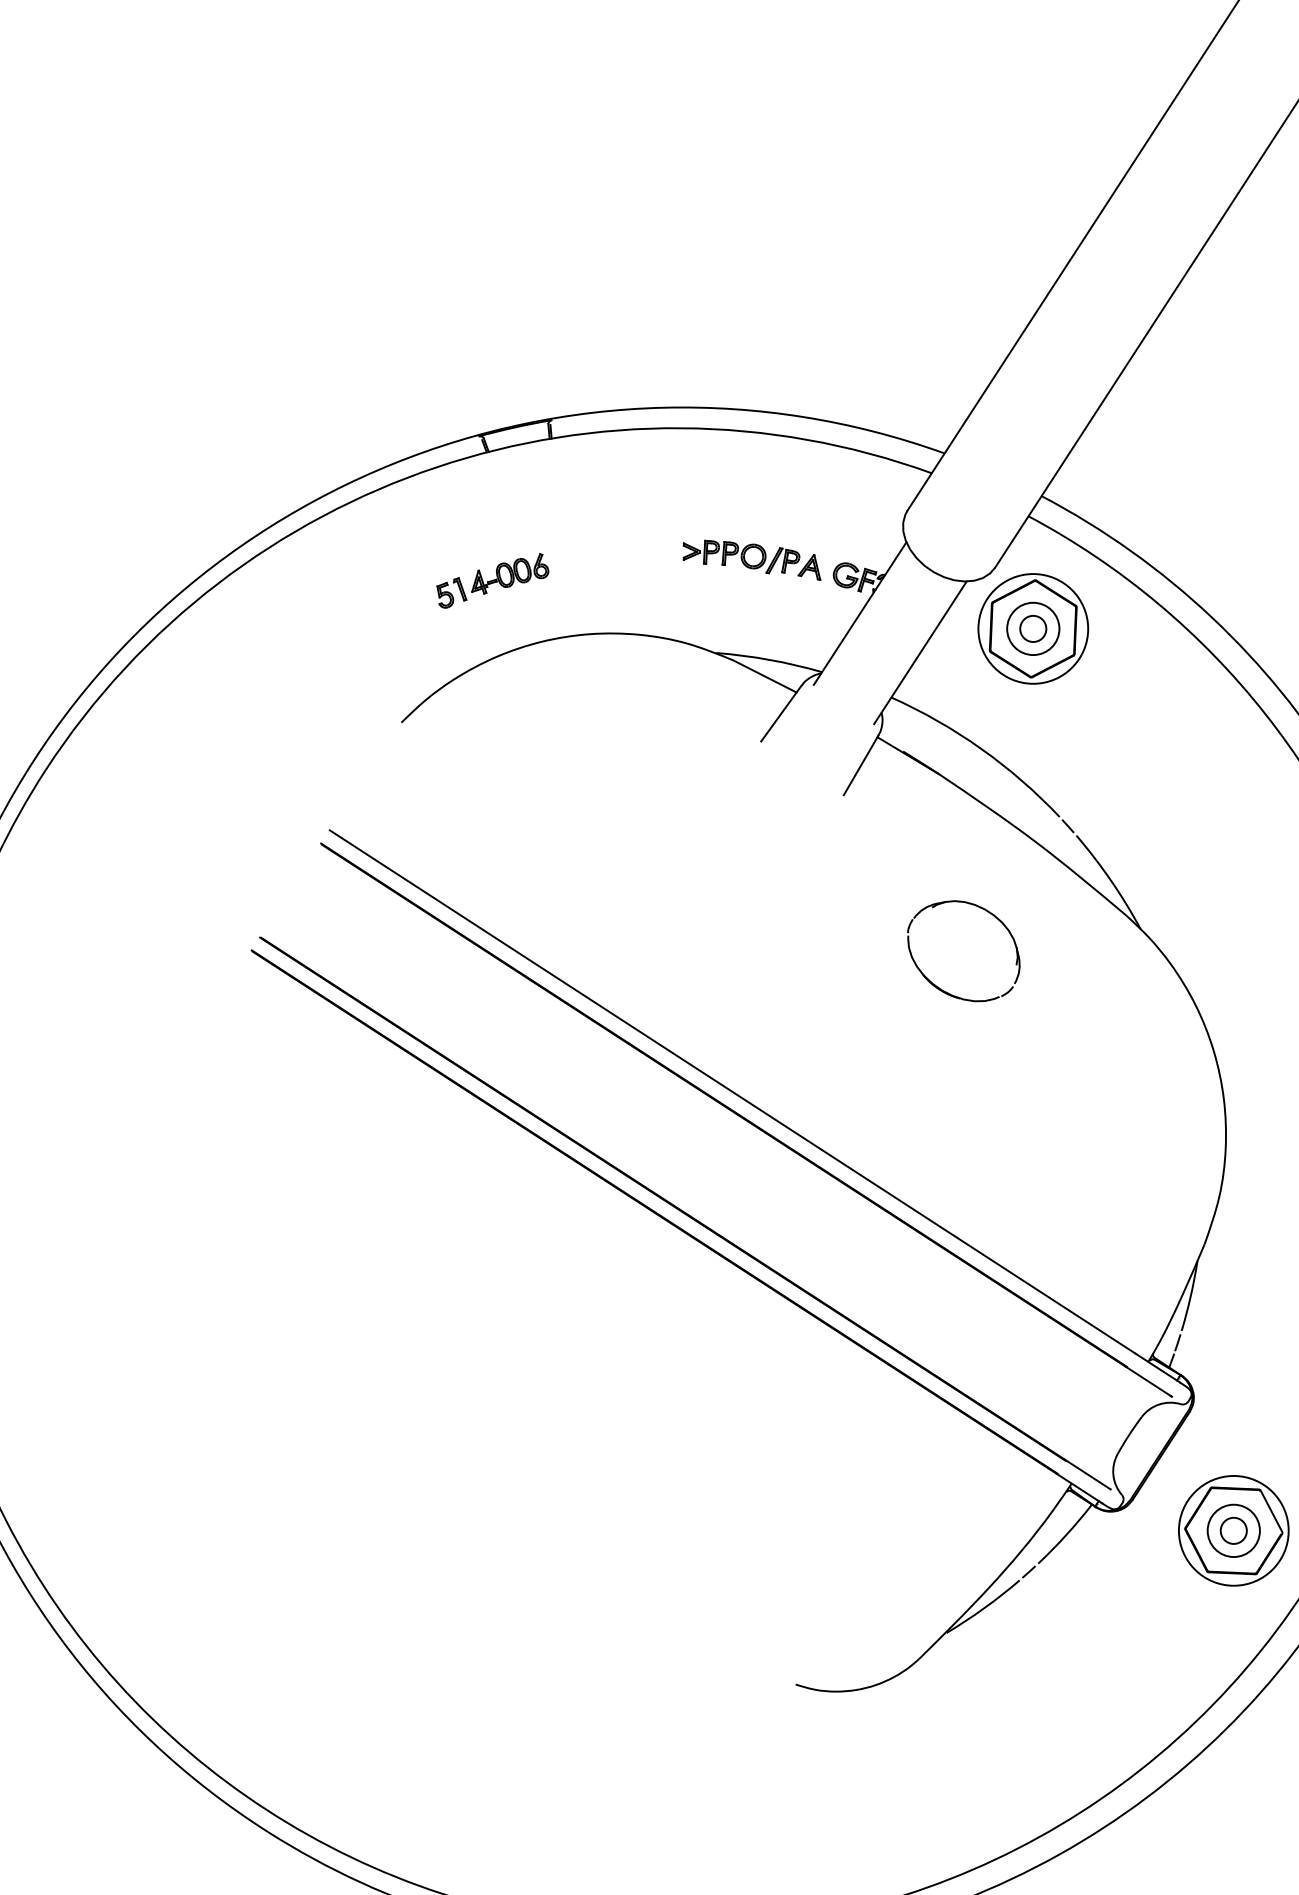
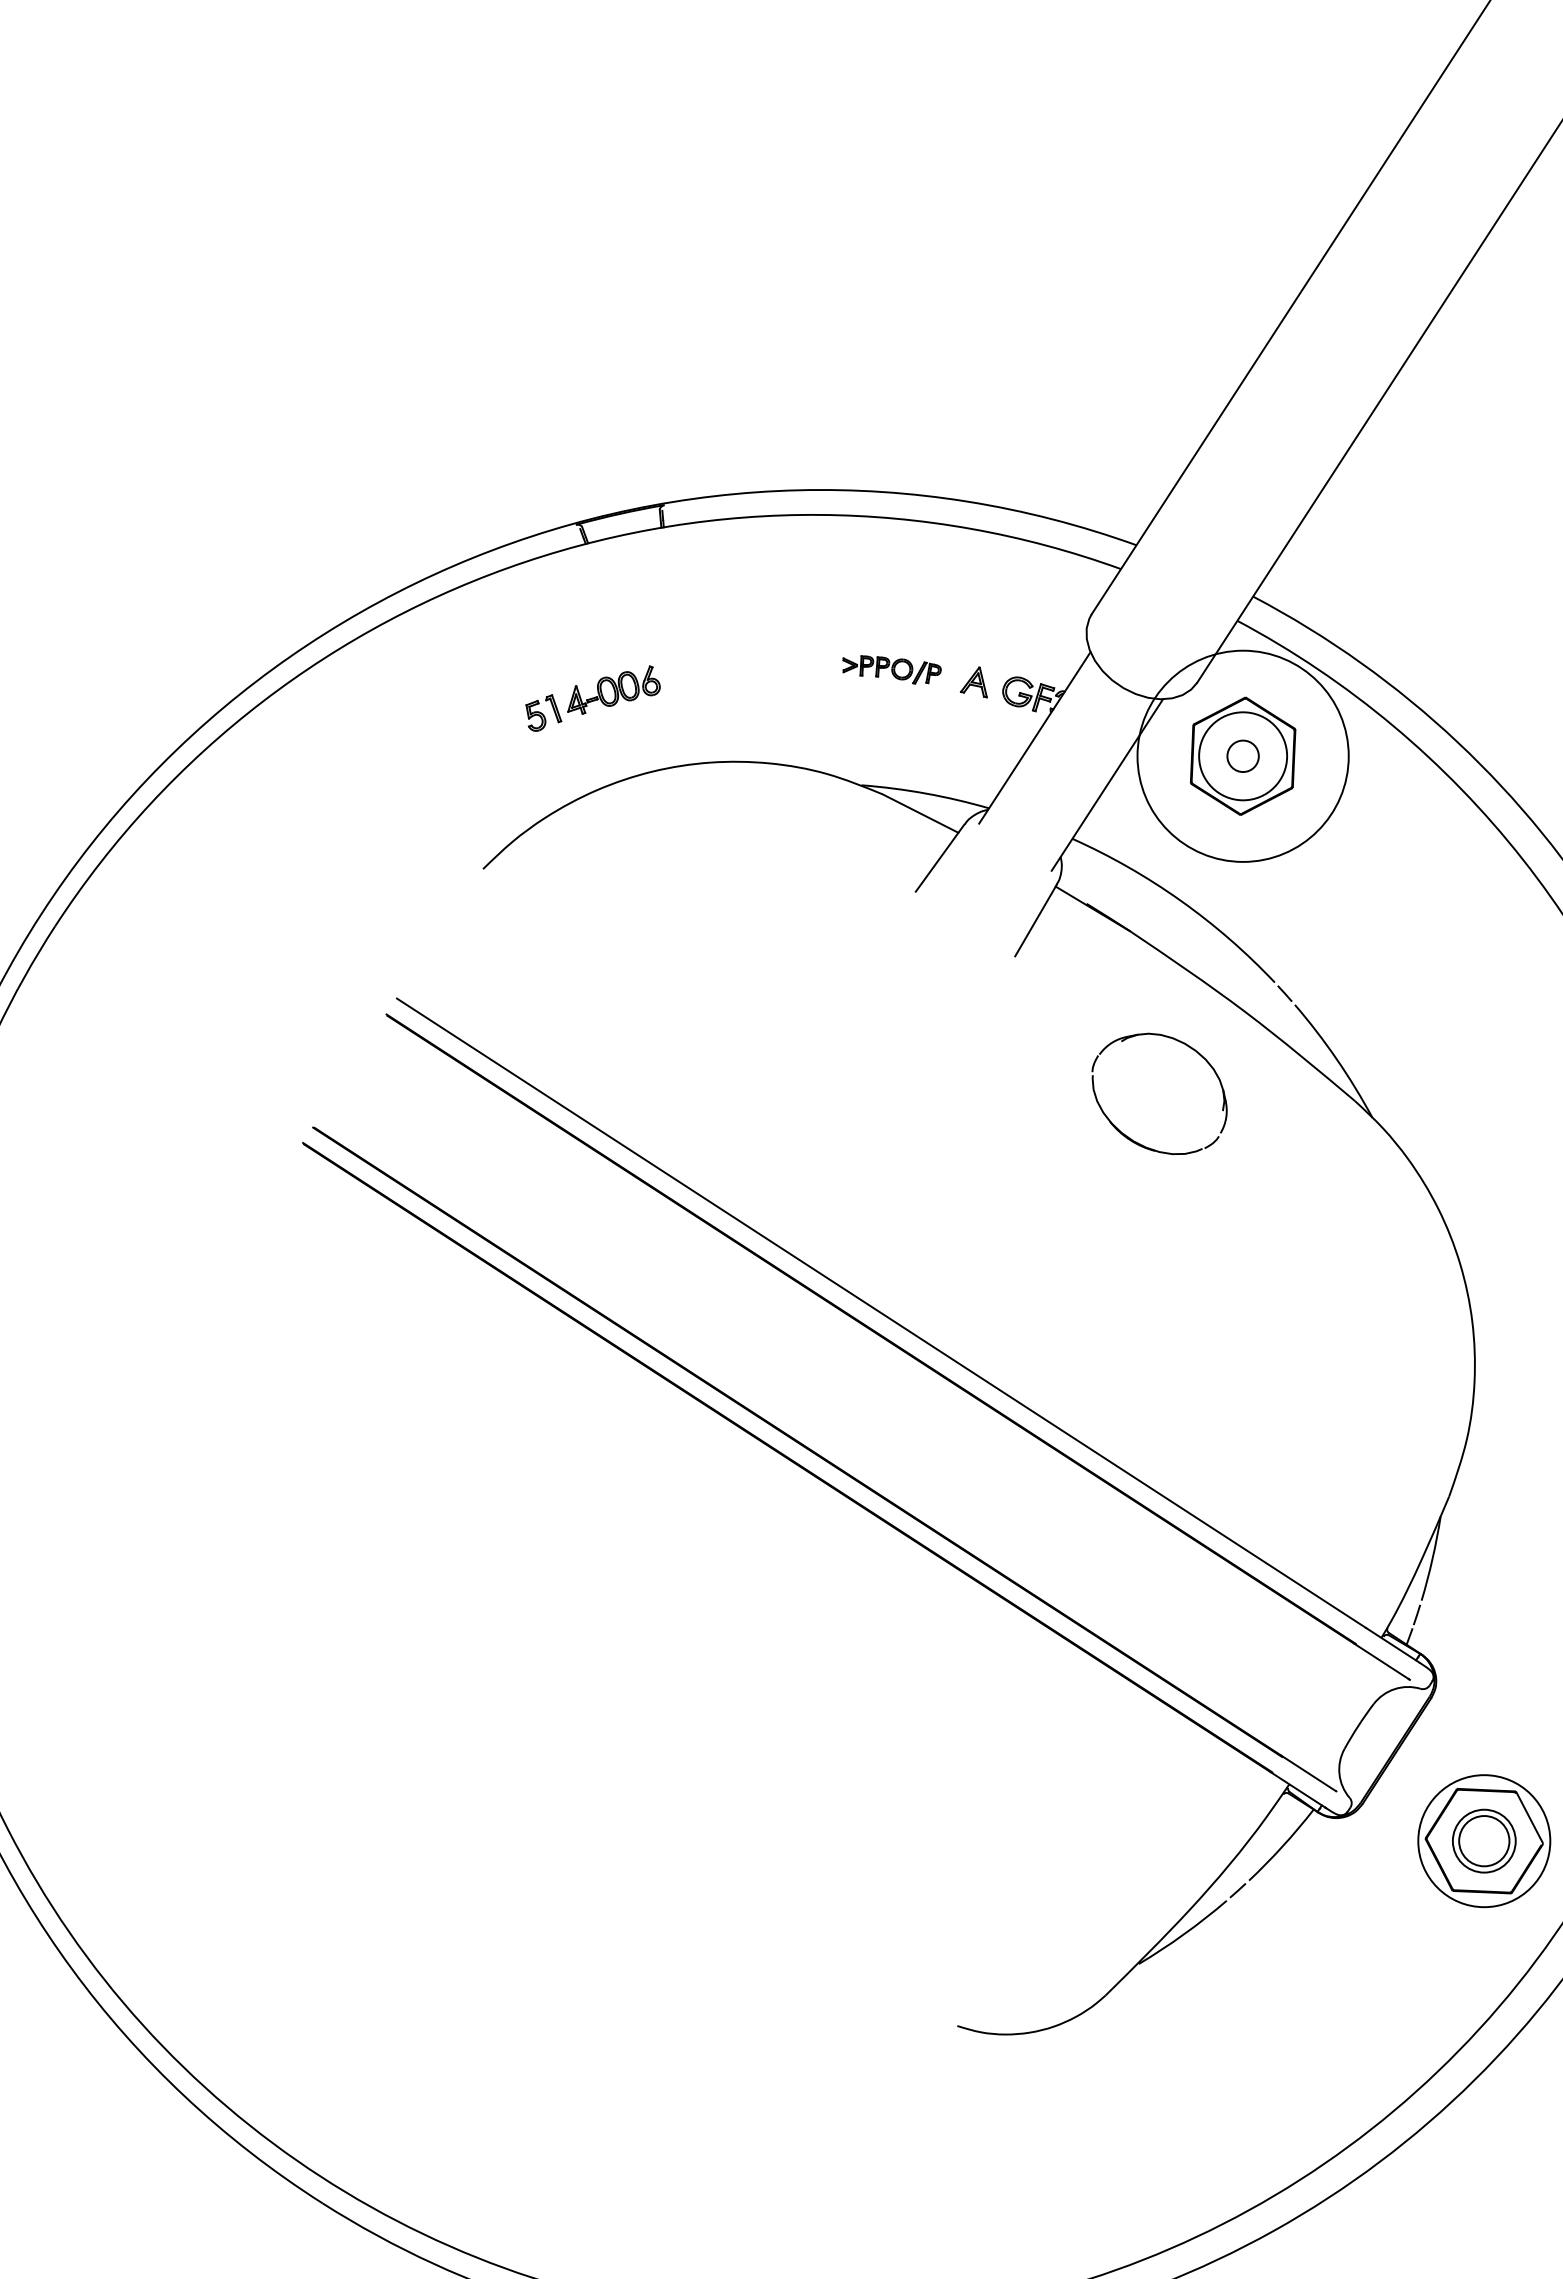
part: (740, 556) -> (891, 669), size x0.7
circle: (1032, 628) -> (1242, 755), size x1.4
circle: (1033, 629) -> (1243, 756), size x1.6
part: (937, 985) -> (1127, 1135), moved
circle: (1233, 1530) -> (1484, 1840), size x1.6

